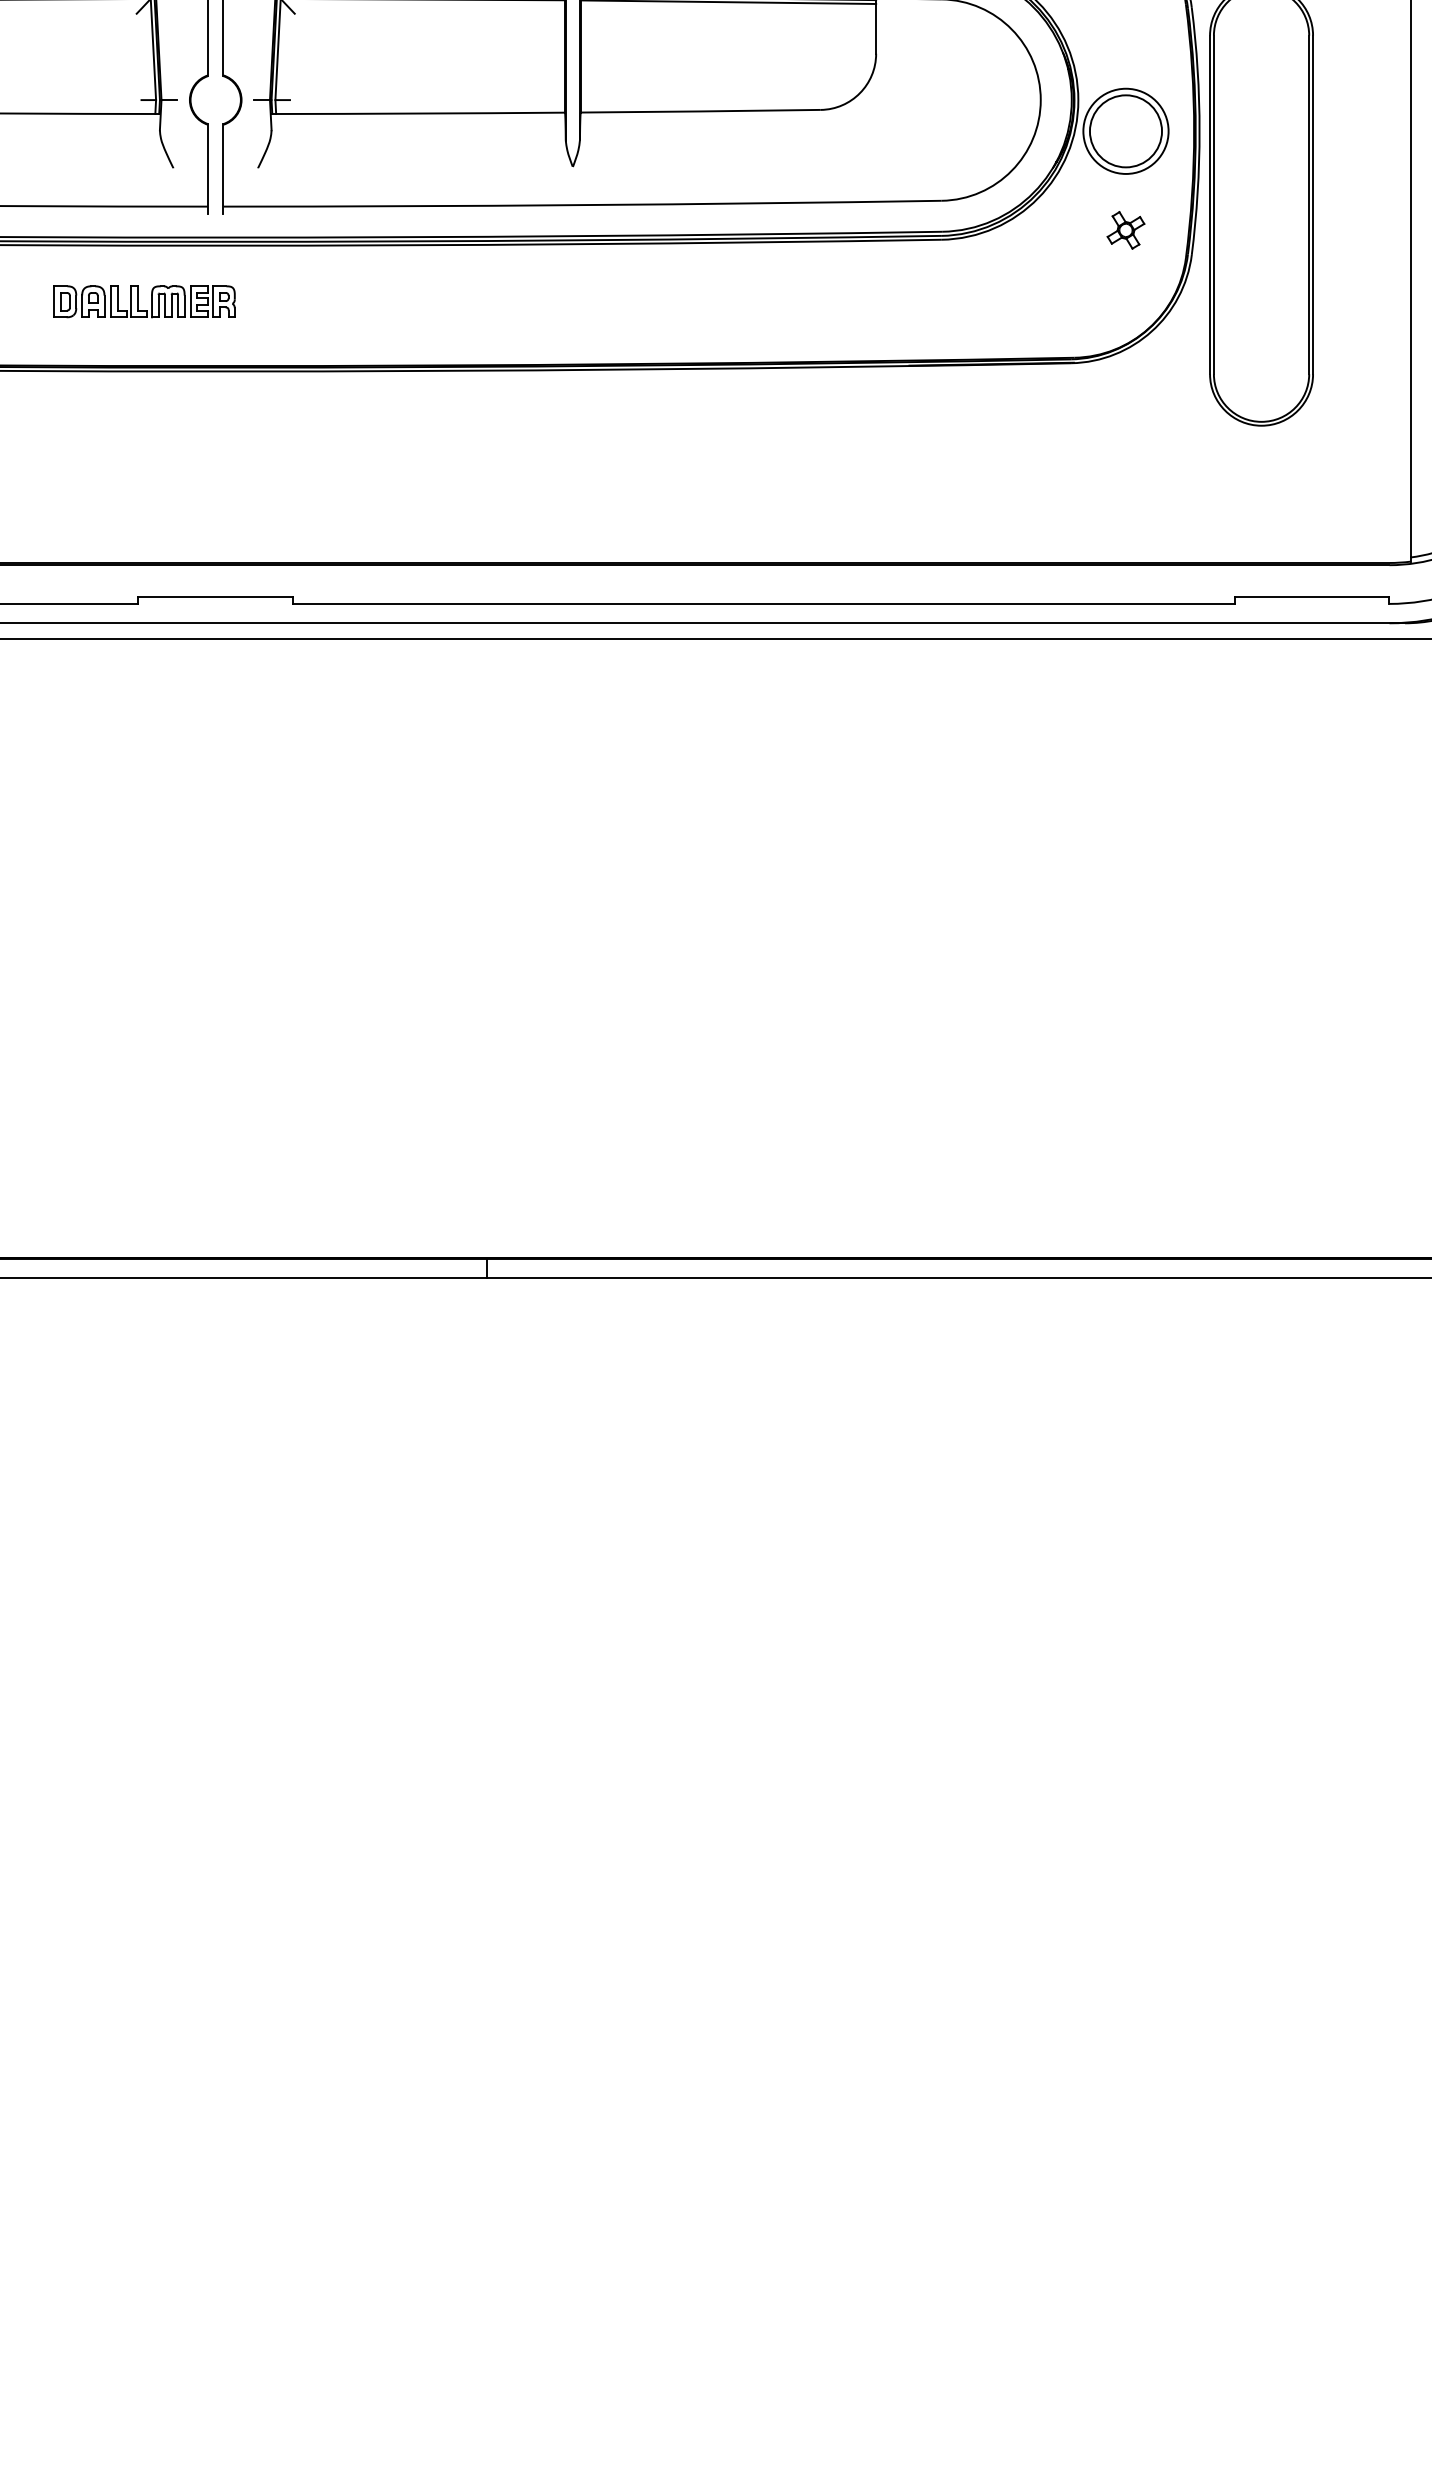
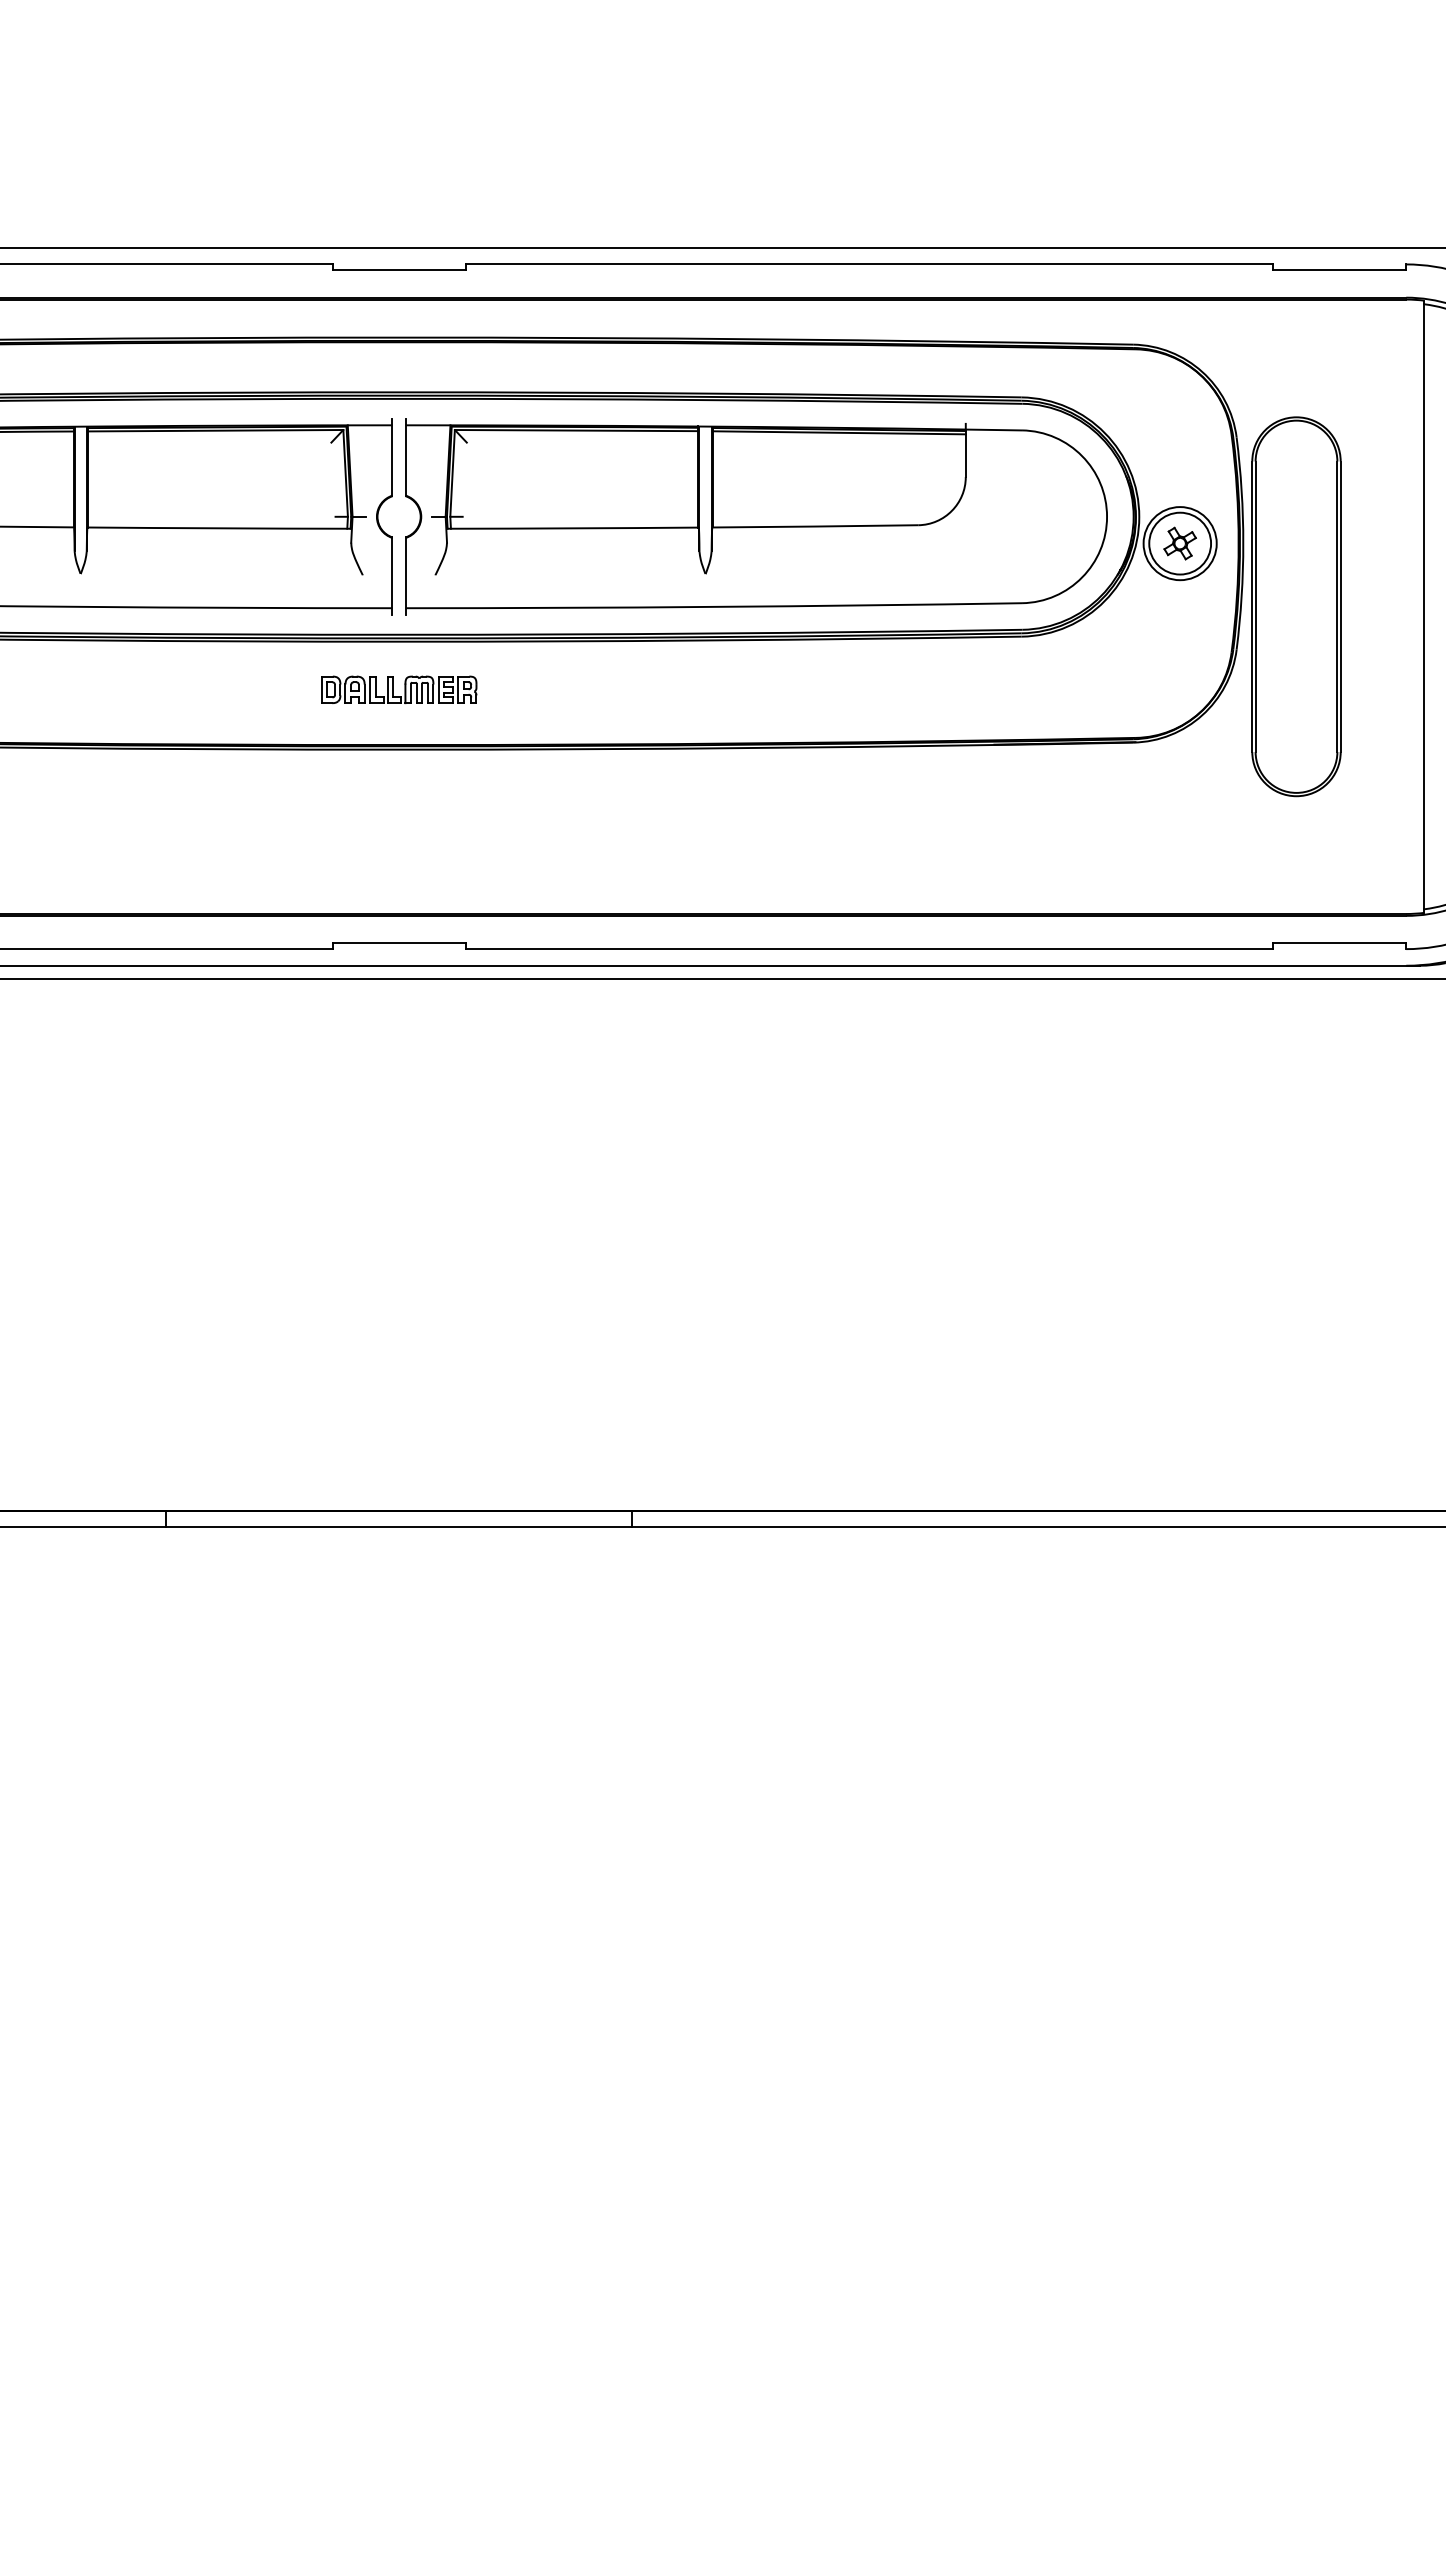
part: (1125, 230) -> (1179, 543), moved
part: (145, 301) -> (399, 689), moved

